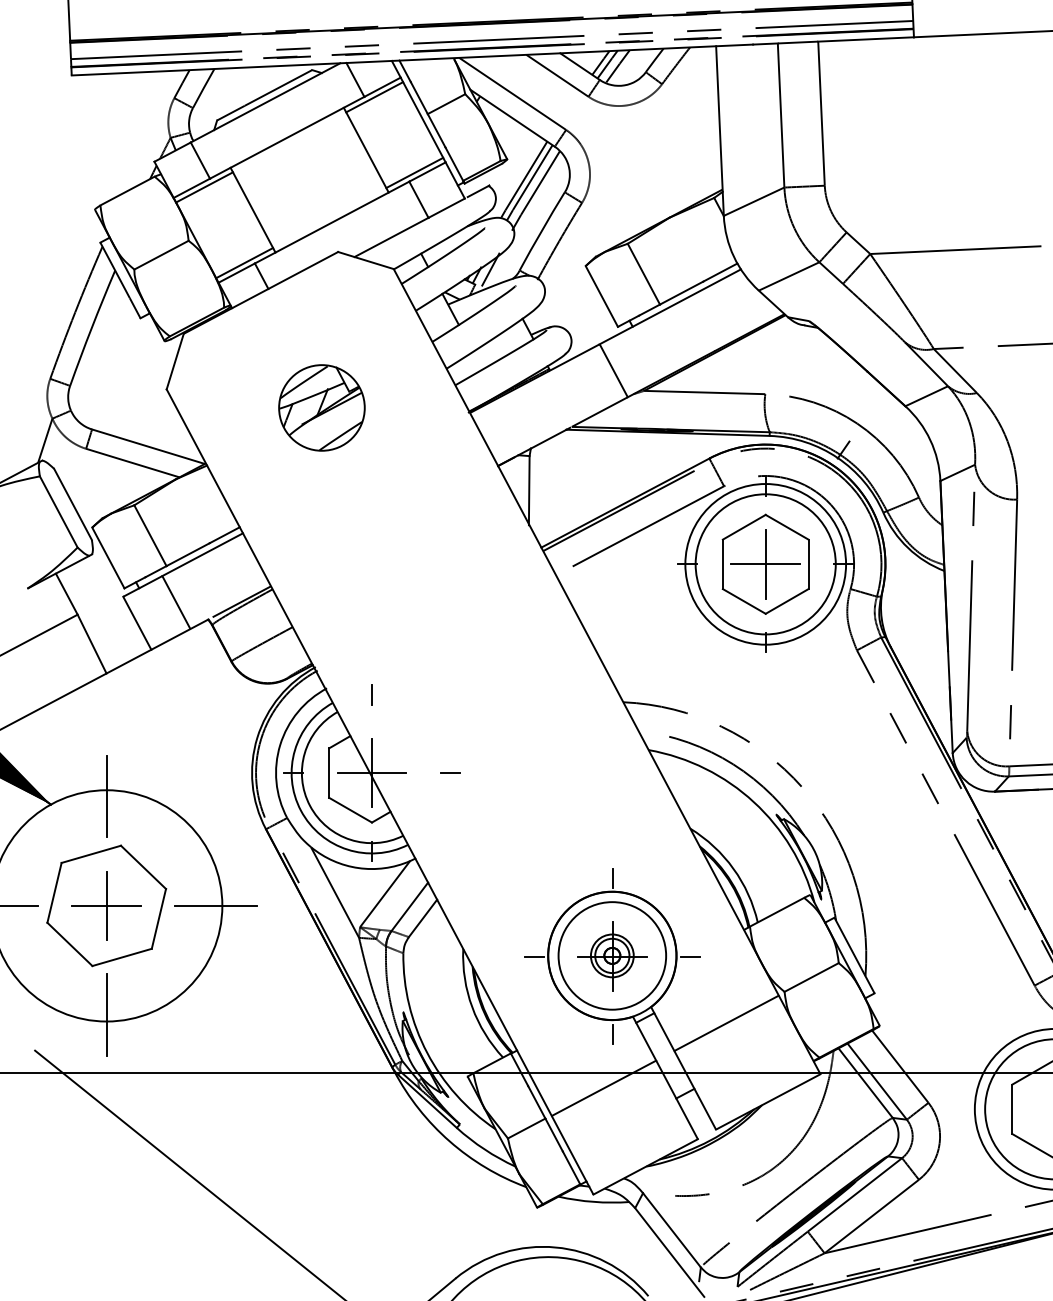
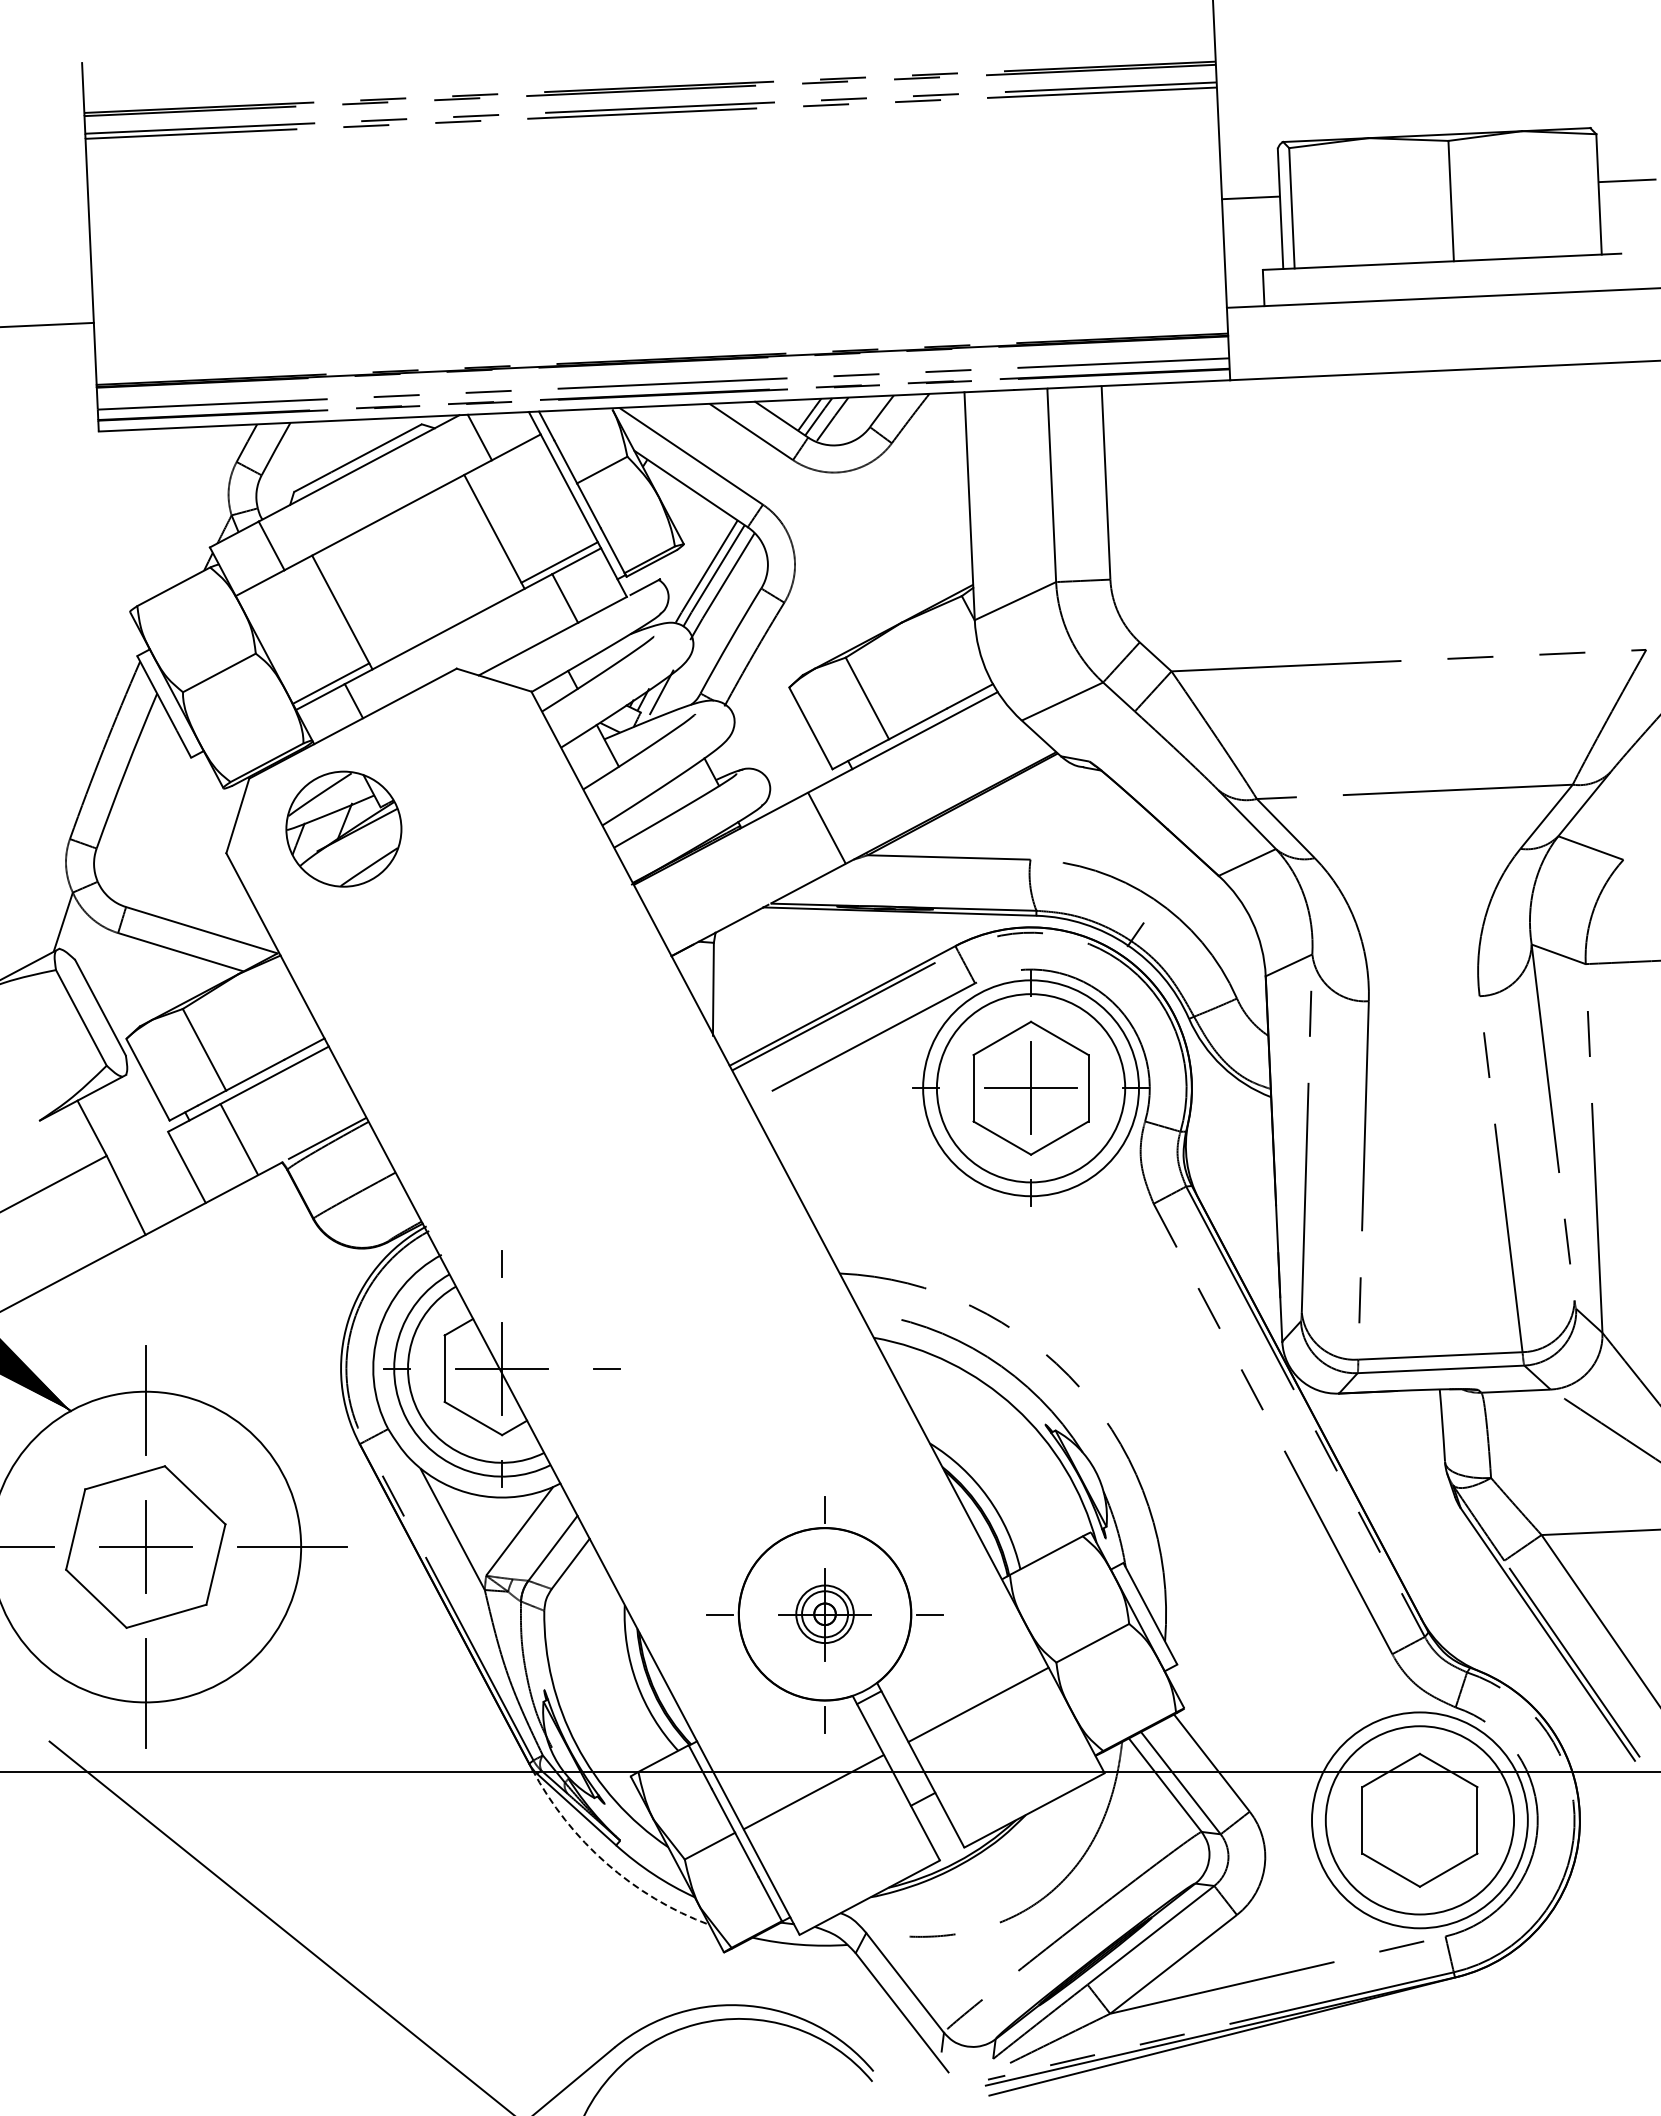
line: (374, 97) -> (505, 460), removed
line: (204, 187) -> (276, 581), removed
part: (321, 407) -> (343, 828), moved
circle: (611, 956) -> (824, 1614), removed
arc: (449, 1141) -> (606, 1863), solid -> dashed

